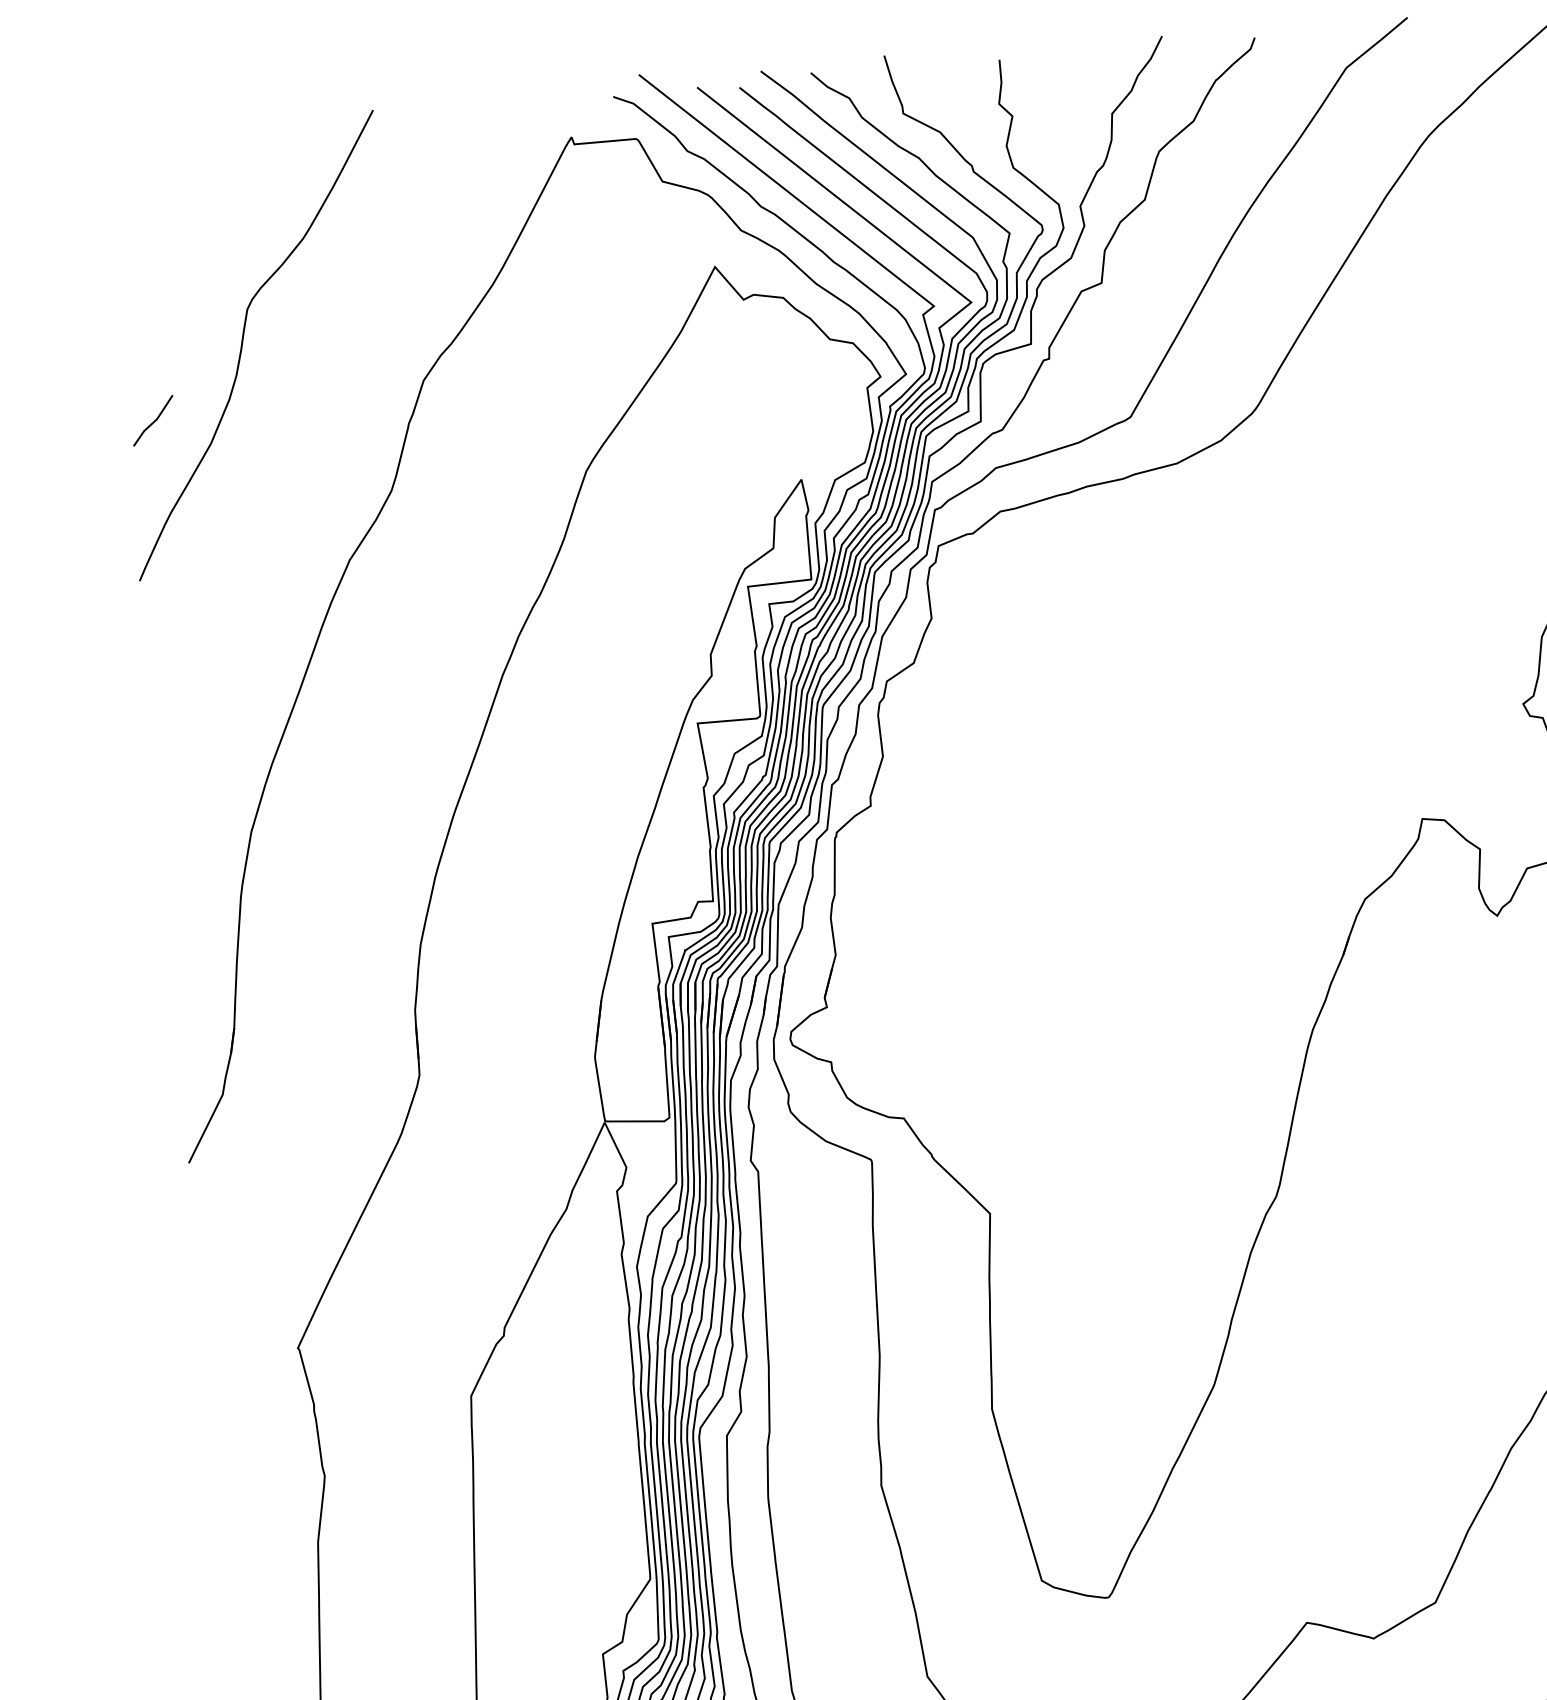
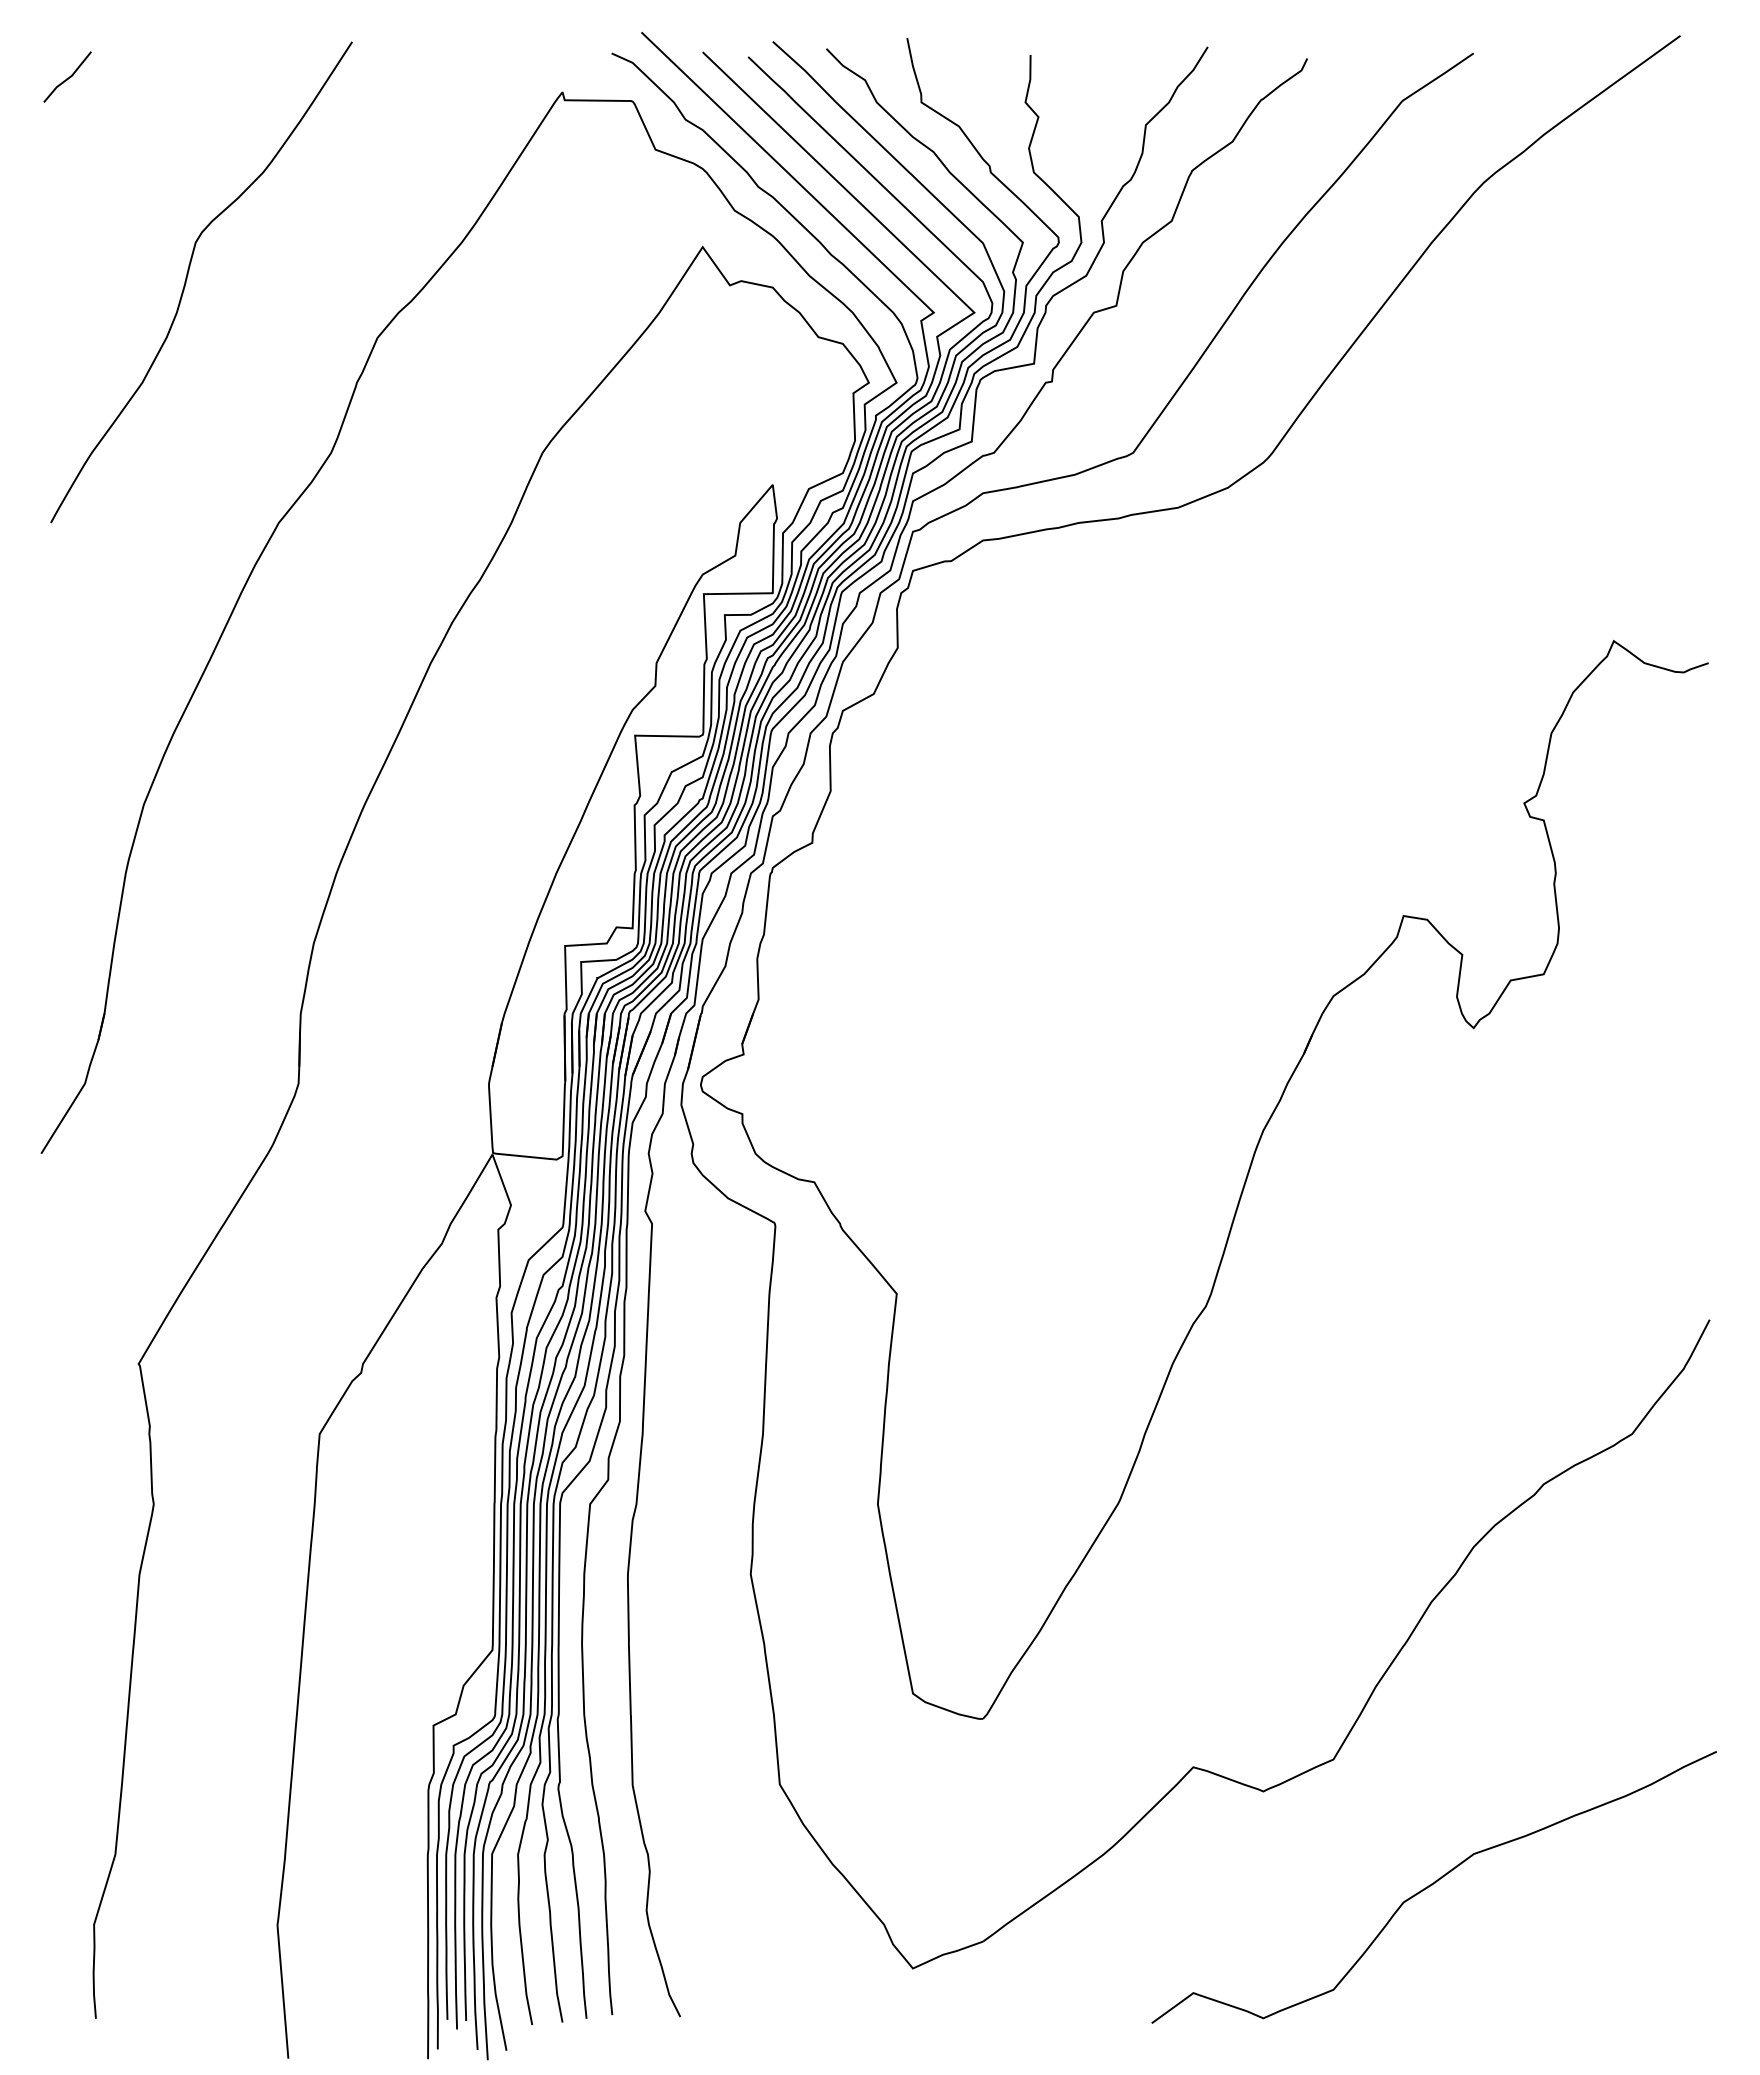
line: (153, 421) -> (67, 77), moved

